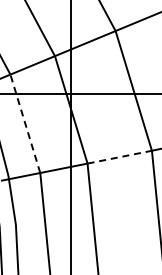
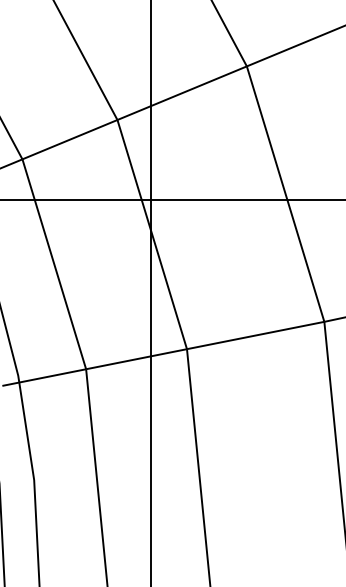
line: (25, 123) -> (54, 263), dashed -> solid
line: (119, 157) -> (255, 336), dashed -> solid

